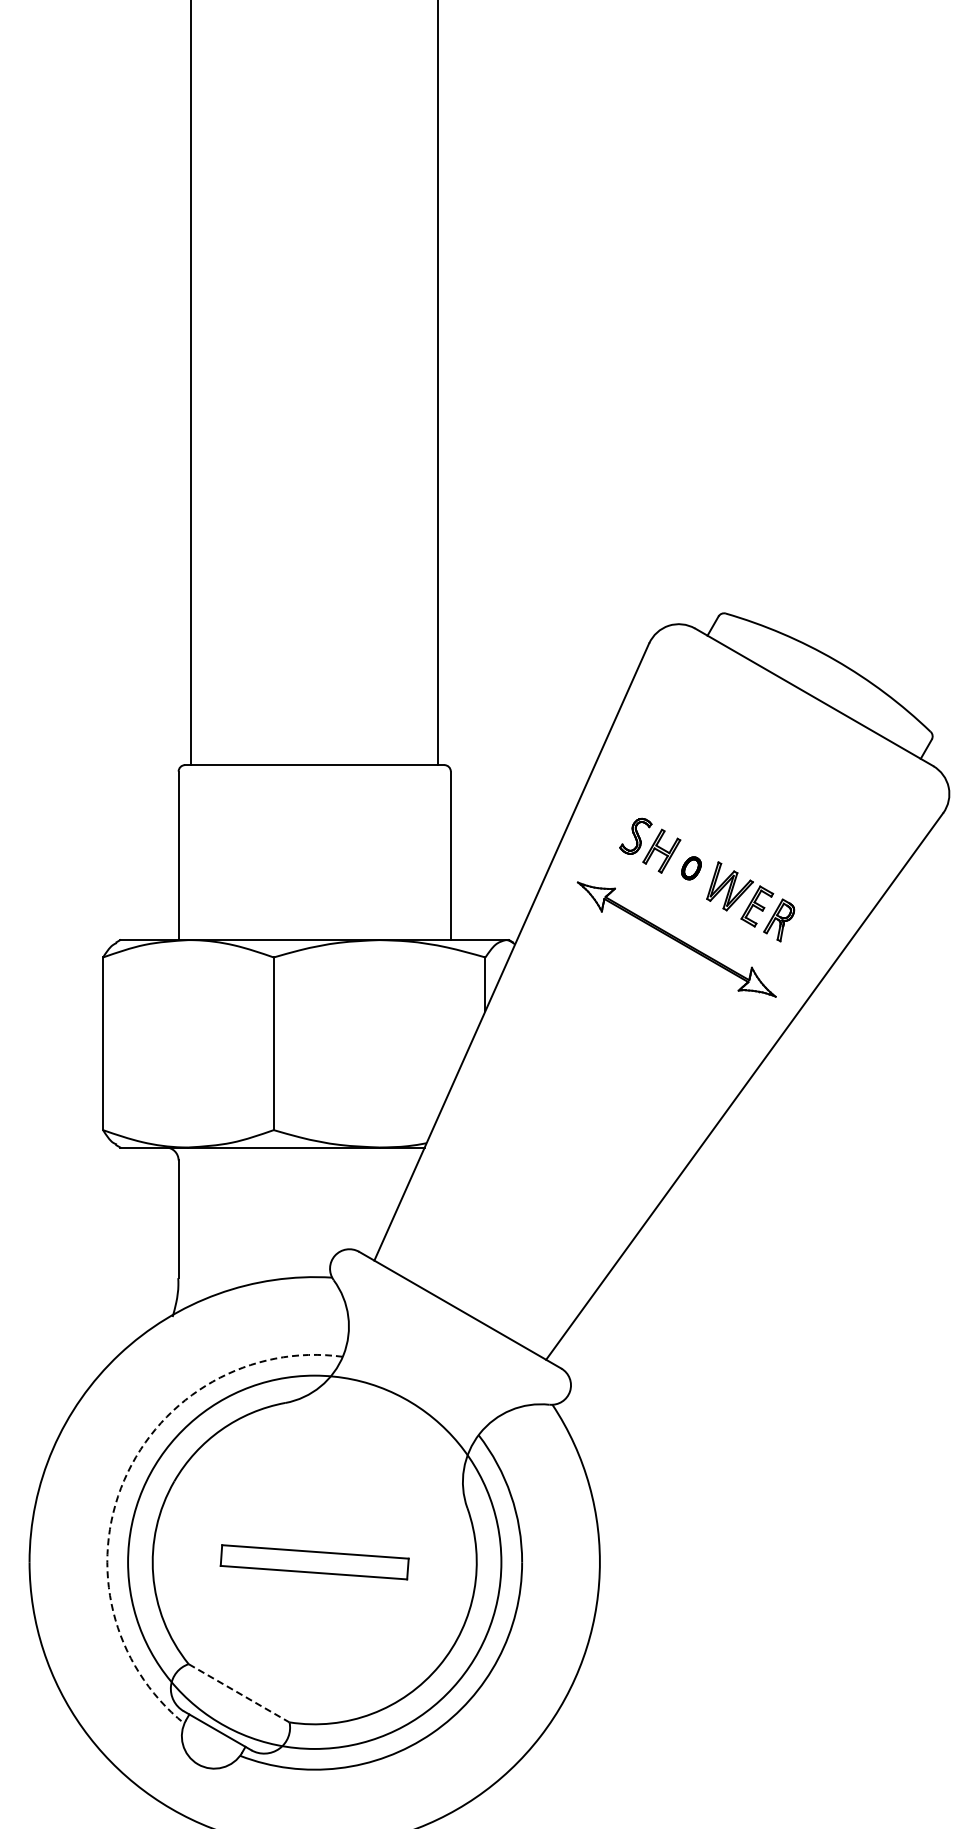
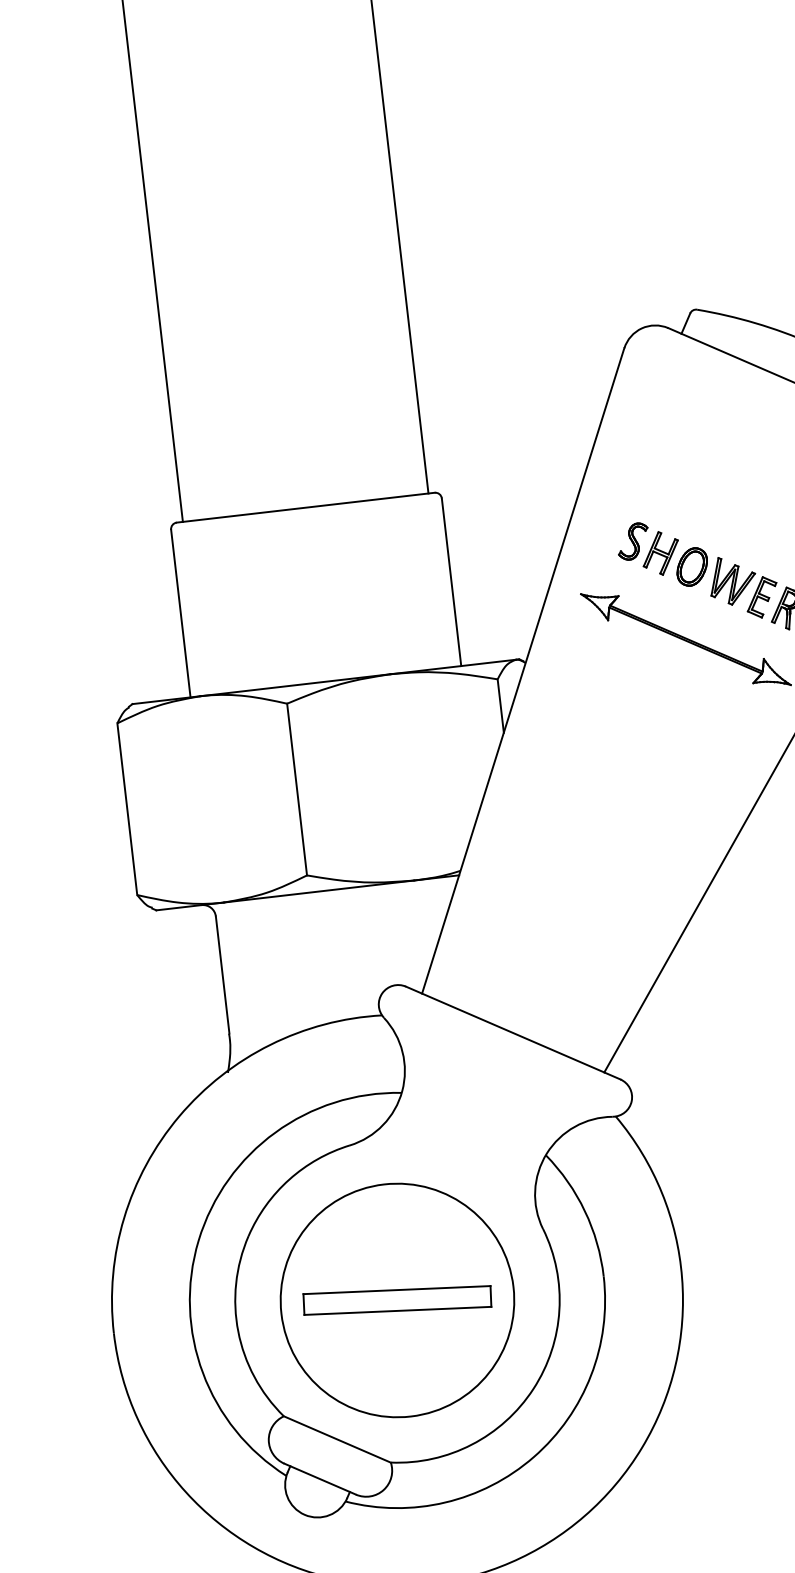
part: (691, 868) -> (692, 567), size x1.67
arc: (124, 1480) -> (198, 1241), dashed -> solid
circle: (314, 1561) -> (397, 1299), size x0.62
line: (239, 1693) -> (337, 1439), dashed -> solid

